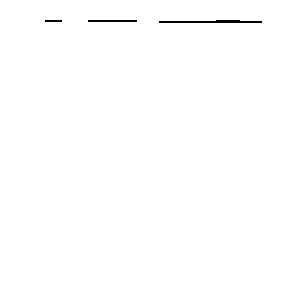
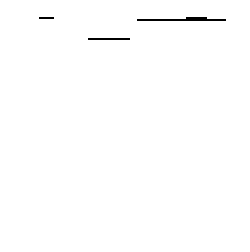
line: (112, 20) -> (109, 38), moved

